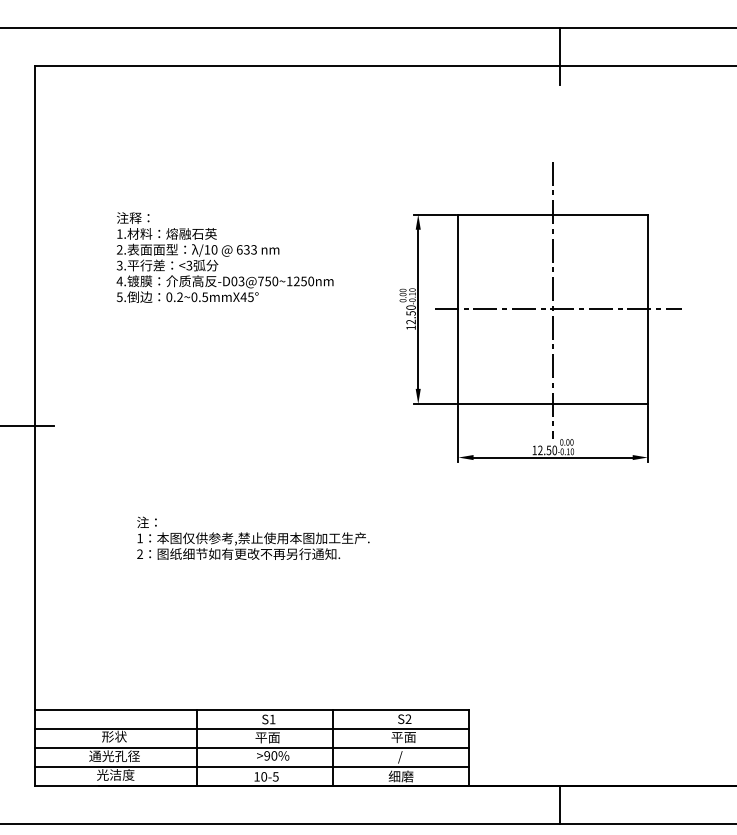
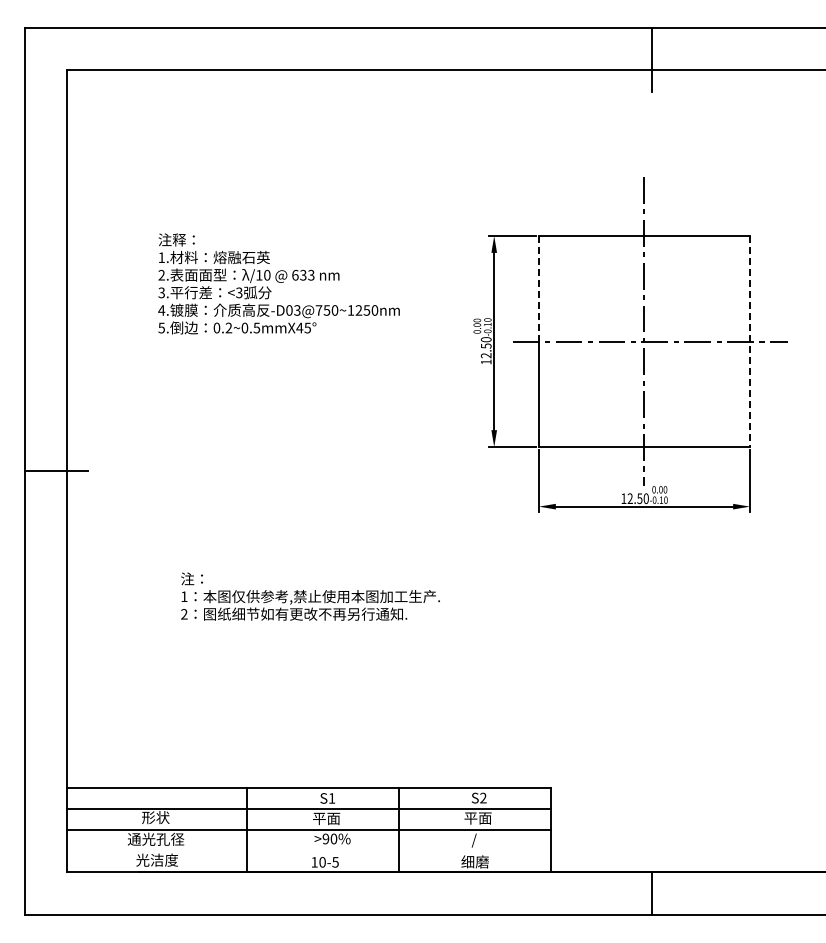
line: (457, 261) -> (538, 288), solid -> dashed
line: (648, 309) -> (750, 341), solid -> dashed
line: (252, 767) -> (309, 851), removed

